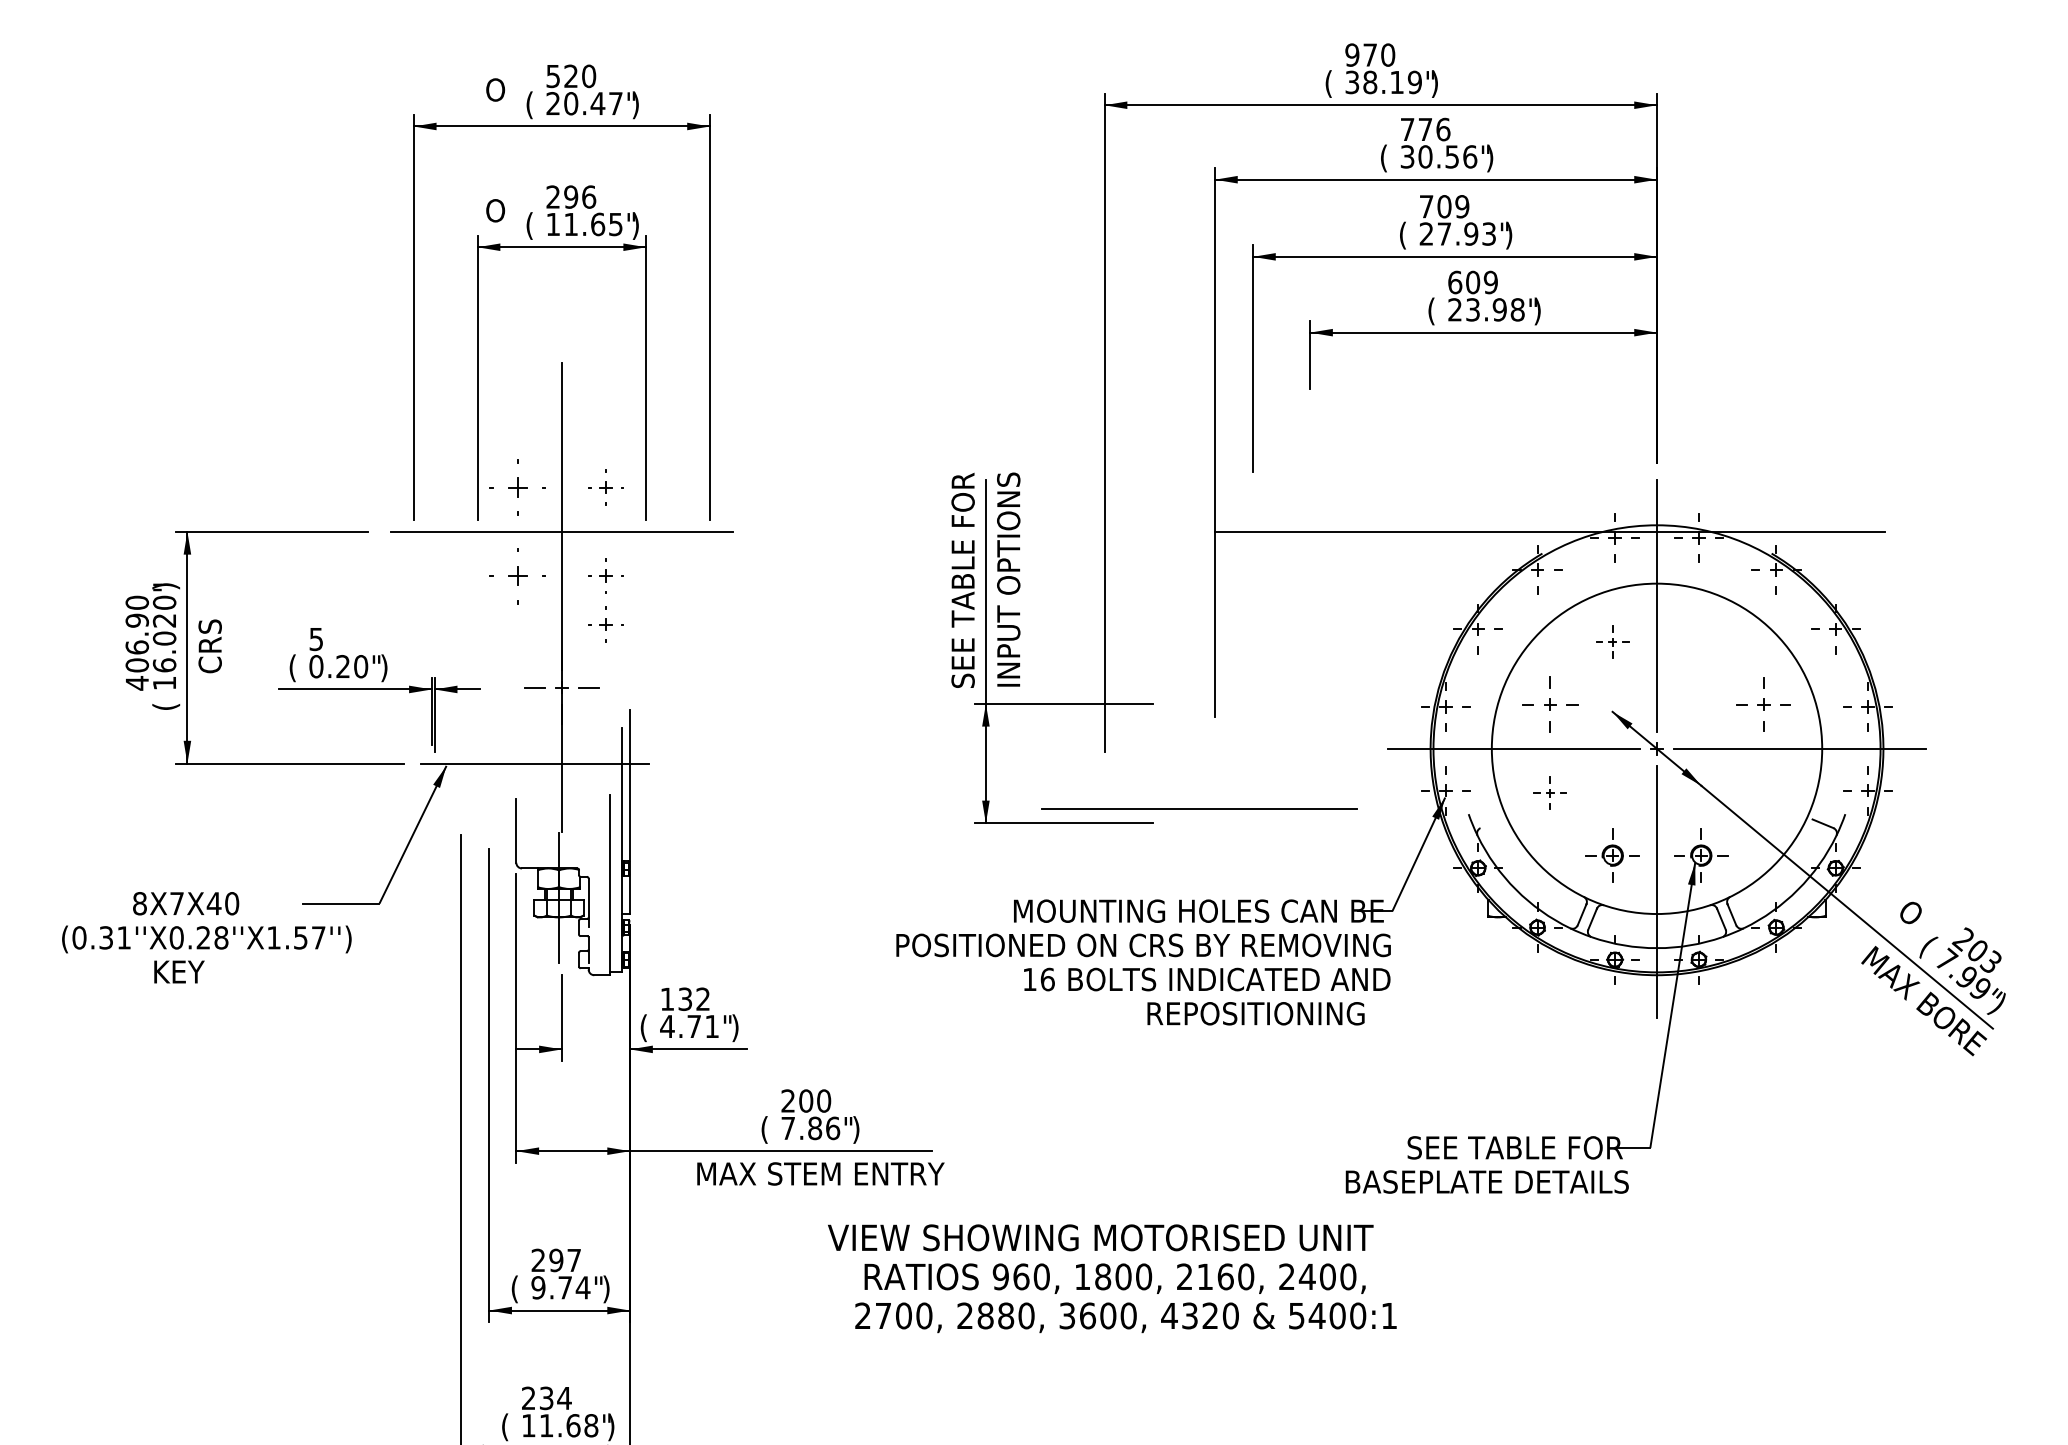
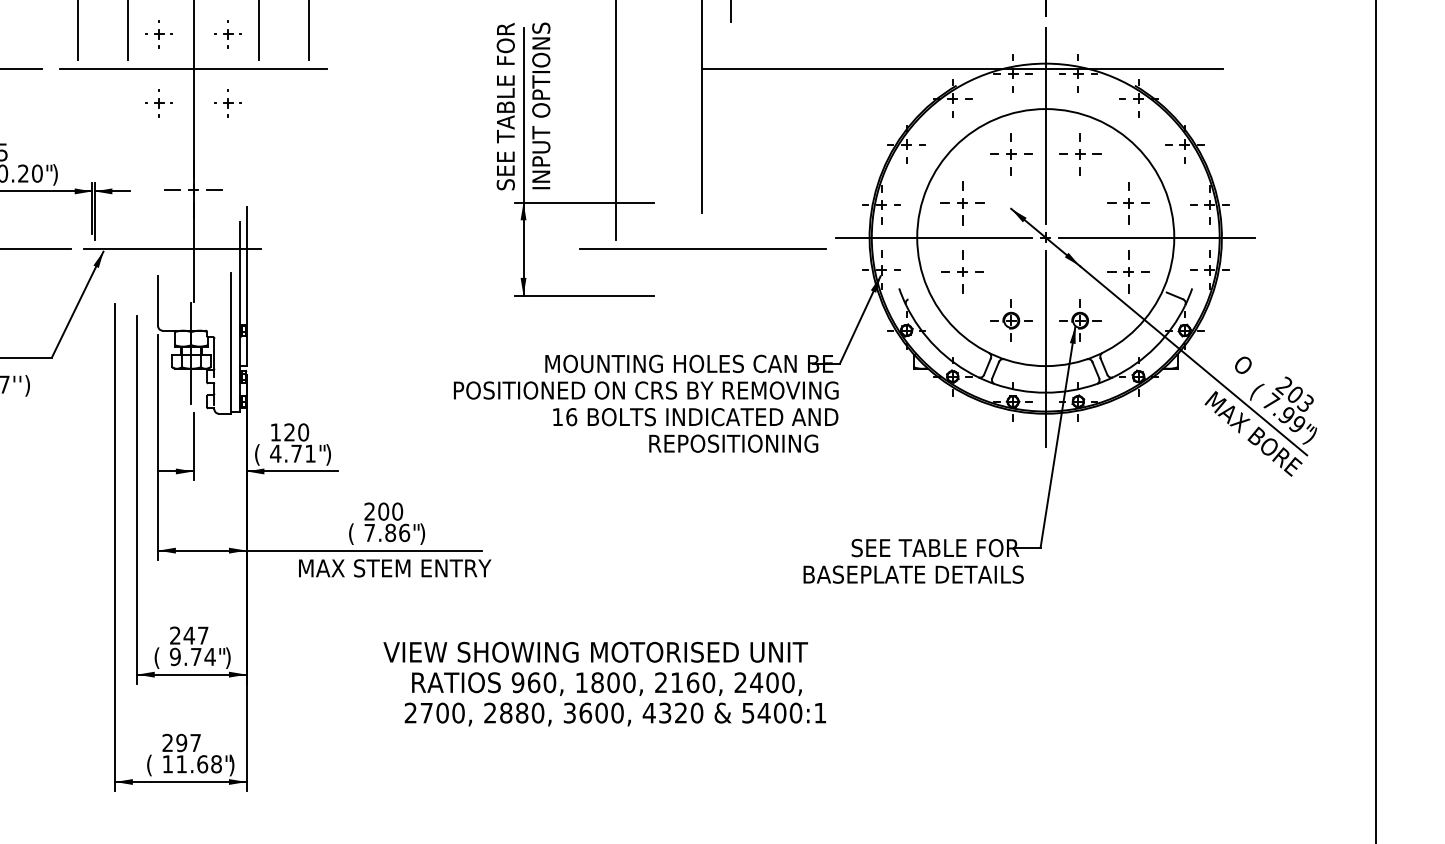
part: (517, 487) -> (159, 34), size x0.62
part: (517, 575) -> (159, 102), size x0.62
part: (605, 624) -> (227, 140), removed
part: (1612, 642) -> (1011, 154), size x1.67
part: (1701, 642) -> (1080, 154), added
part: (1550, 793) -> (962, 272), size x1.67
part: (1763, 793) -> (1128, 272), added
line: (1199, 808) -> (702, 249), moved
text: (694, 998) -> (296, 431), 132 -> 120
text: (555, 1260) -> (188, 635), 297 -> 247
text: (1112, 1278) -> (604, 683), moved
text: (555, 1397) -> (188, 742), 234 -> 297

